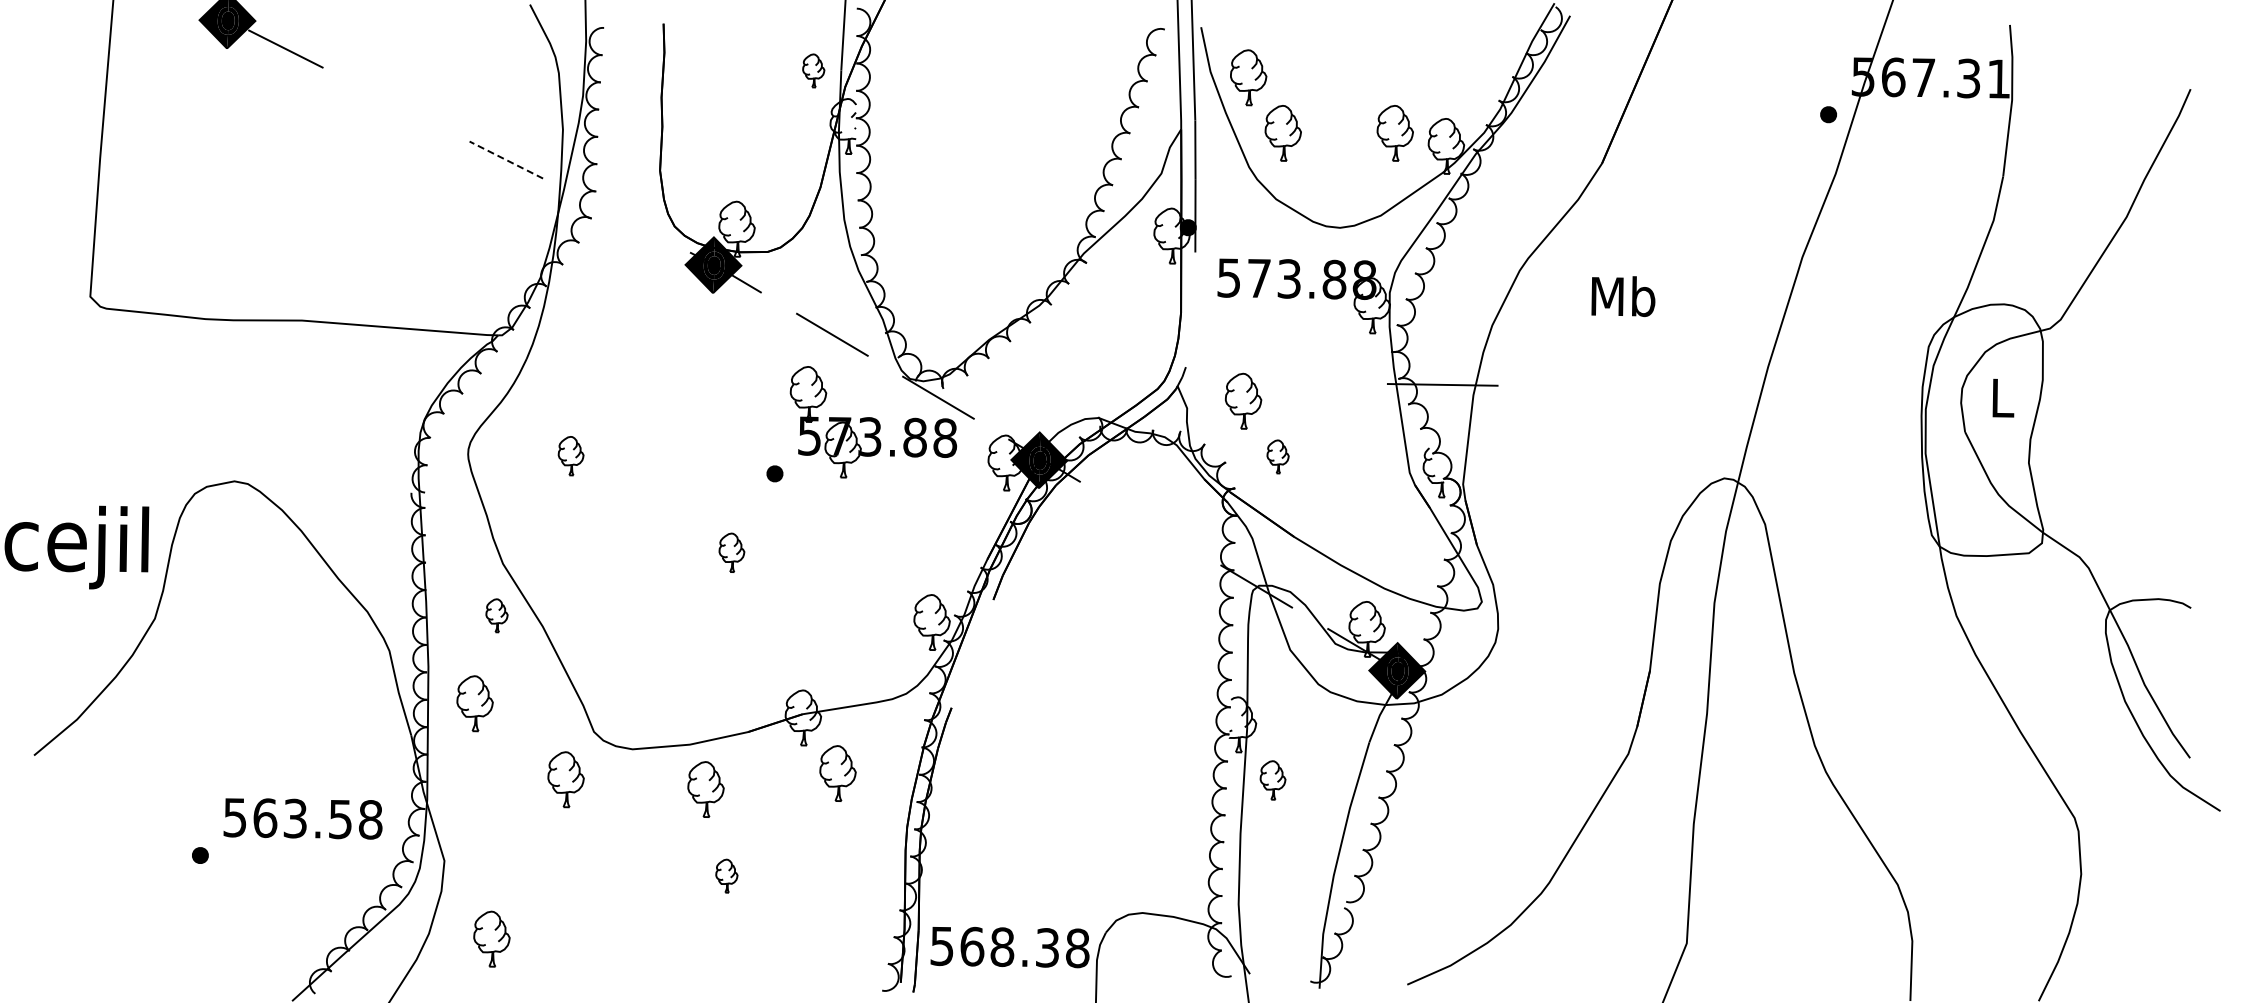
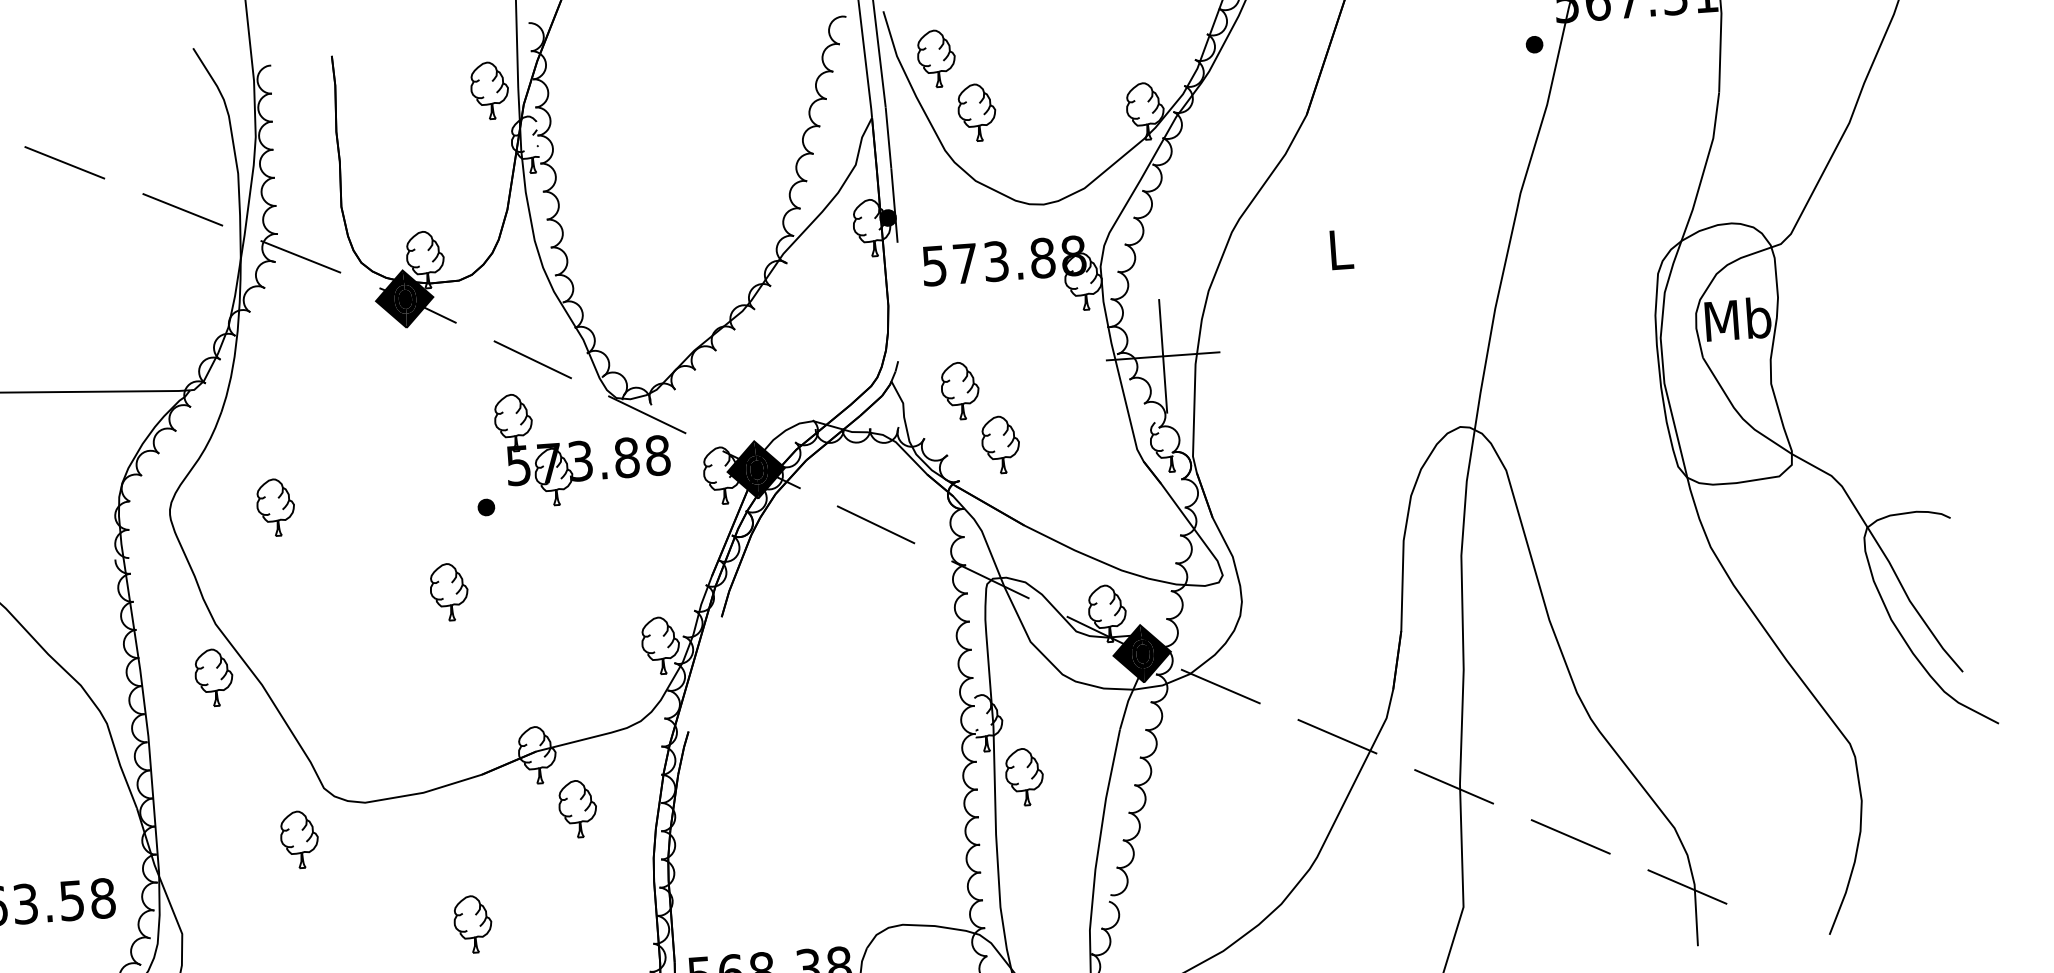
part: (813, 70) -> (489, 90), size x1.67
line: (395, 104) -> (64, 162), added
part: (1394, 133) -> (1091, 102), removed
line: (505, 159) -> (181, 209), dashed -> solid
line: (616, 215) -> (300, 256), added
text: (1623, 296) -> (1340, 249), Mb -> L
line: (1442, 384) -> (1162, 355), added
text: (2002, 397) -> (1738, 319), L -> Mb
part: (570, 455) -> (275, 507), size x1.43
part: (1277, 456) -> (1000, 444), size x1.67
line: (1150, 523) -> (875, 524), added
part: (731, 552) -> (448, 592), size x1.43
part: (496, 615) -> (213, 677), size x1.67
part: (474, 703) -> (198, 769), removed
line: (1470, 708) -> (1220, 685), added
line: (1579, 767) -> (1337, 736), added
part: (1272, 780) -> (1024, 777), size x1.43
part: (705, 789) -> (443, 837), removed
line: (1687, 825) -> (1453, 786), added
part: (726, 875) -> (472, 923), size x1.67
line: (1796, 884) -> (1570, 836), added
line: (1904, 942) -> (1686, 886), added

